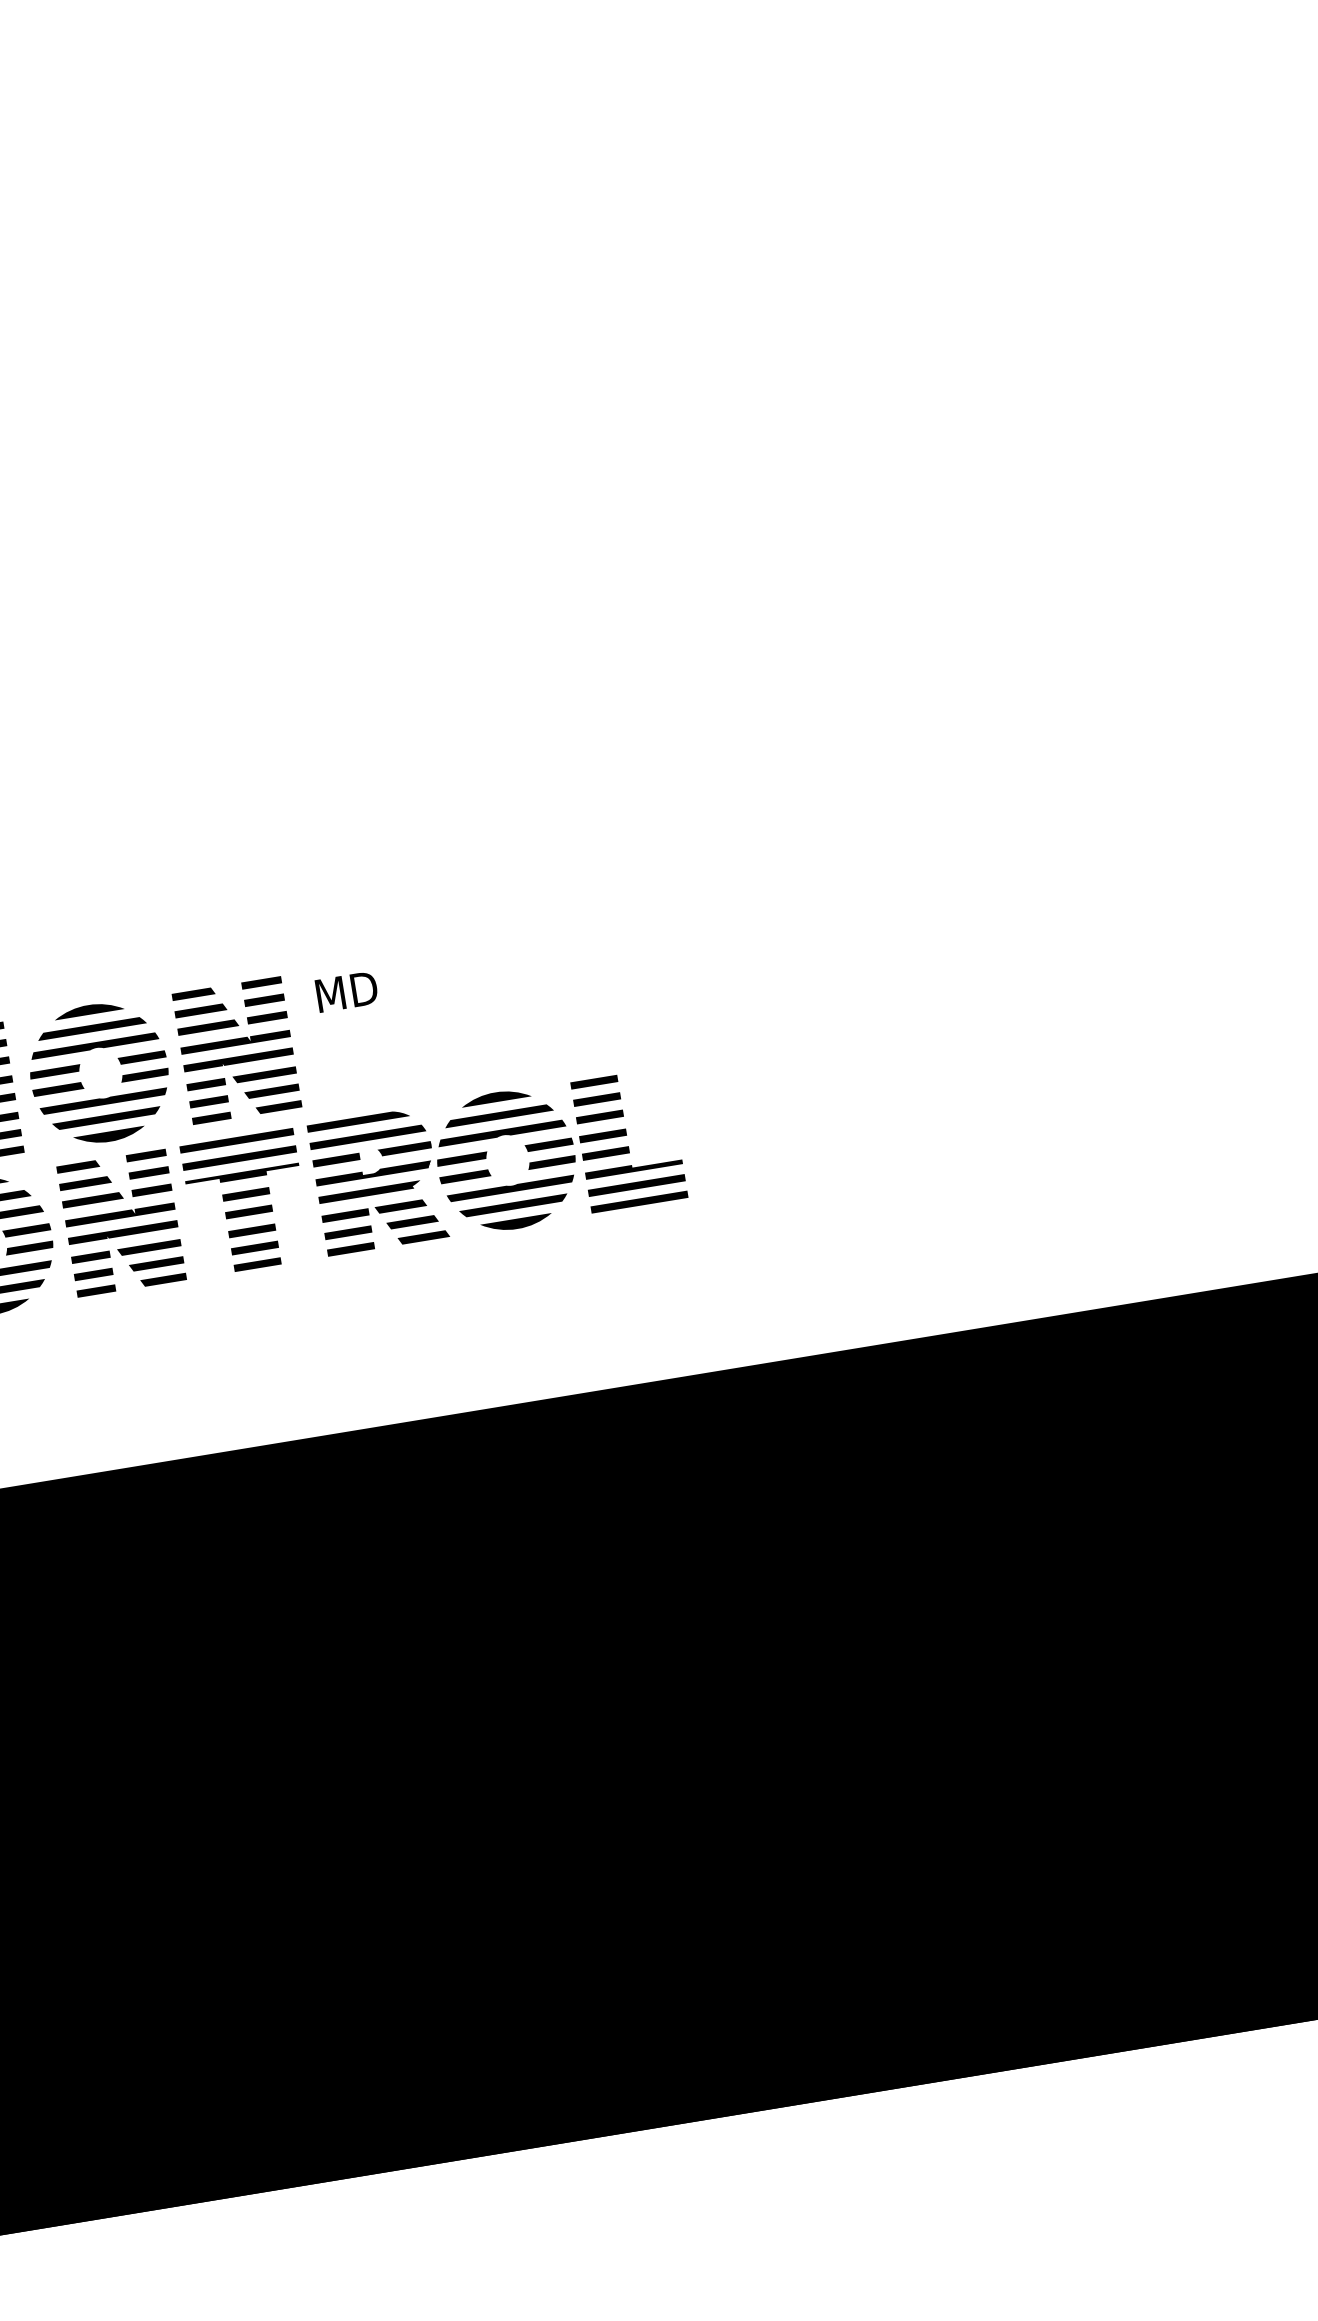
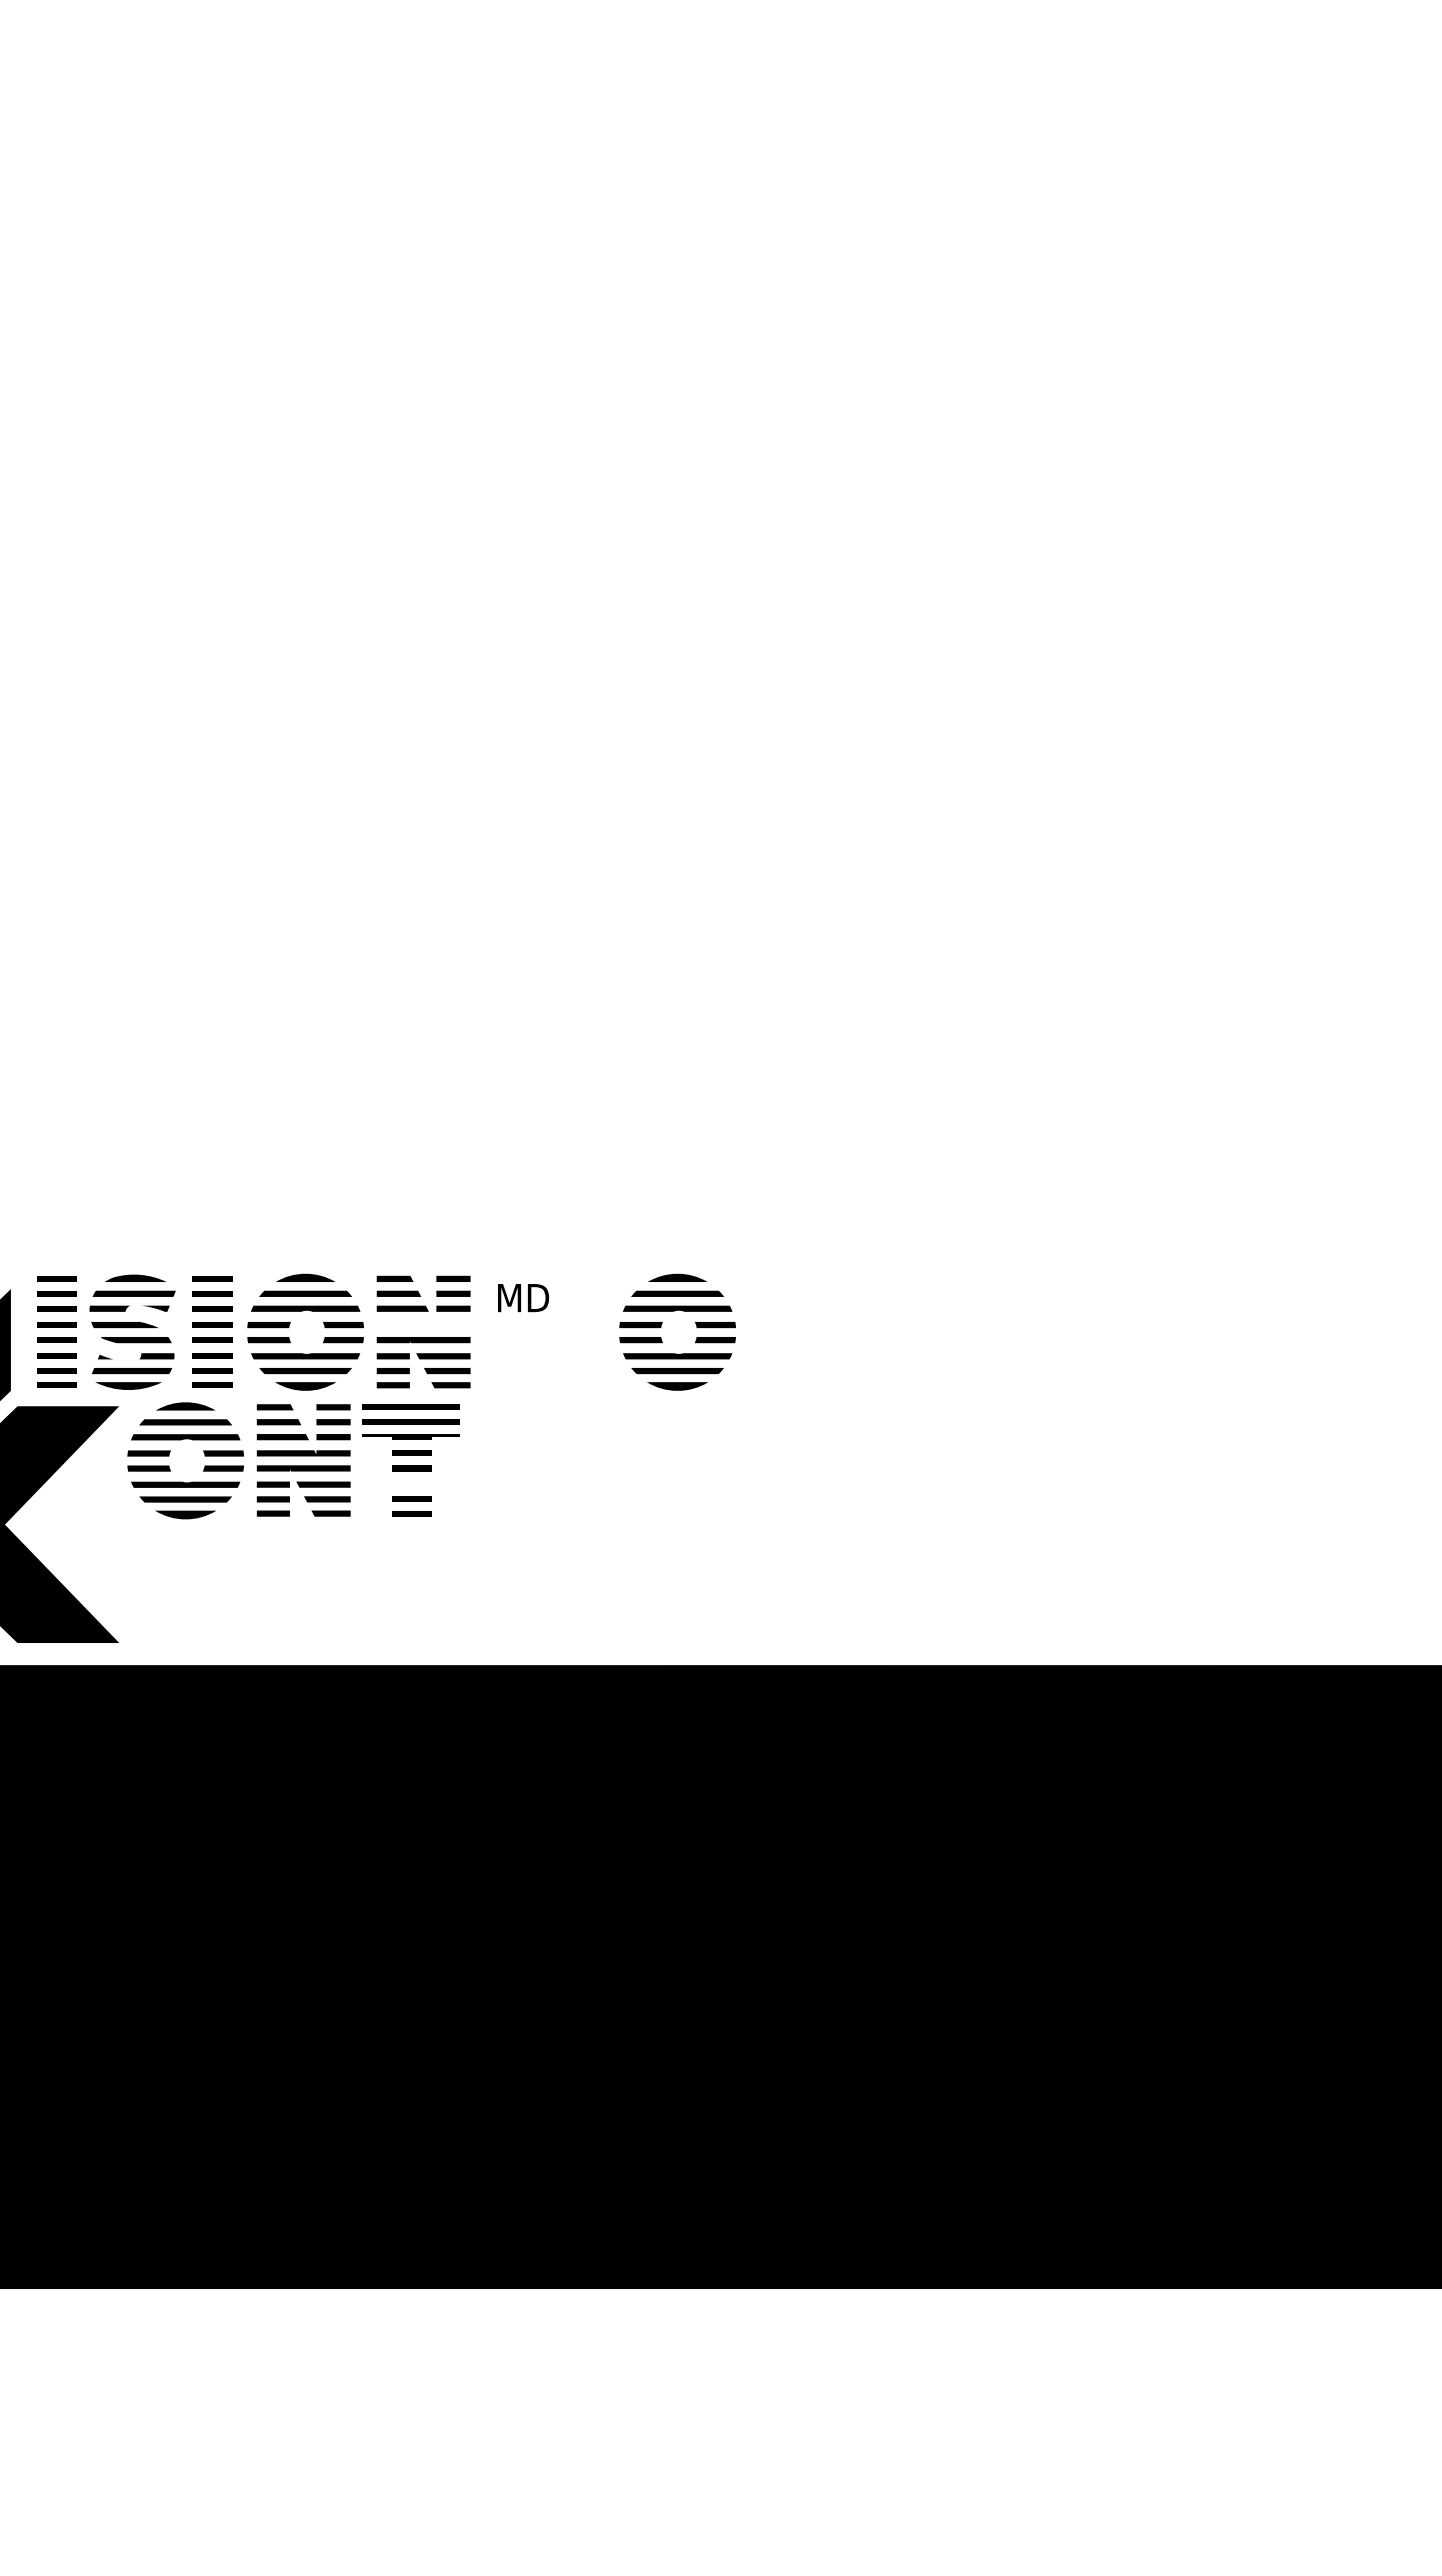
part: (513, 999) -> (661, 1327), added
fill: (235, 1041) -> (423, 1324), removed
part: (486, 1157) -> (617, 1455), removed
fill: (251, 1230) -> (411, 1484), removed

